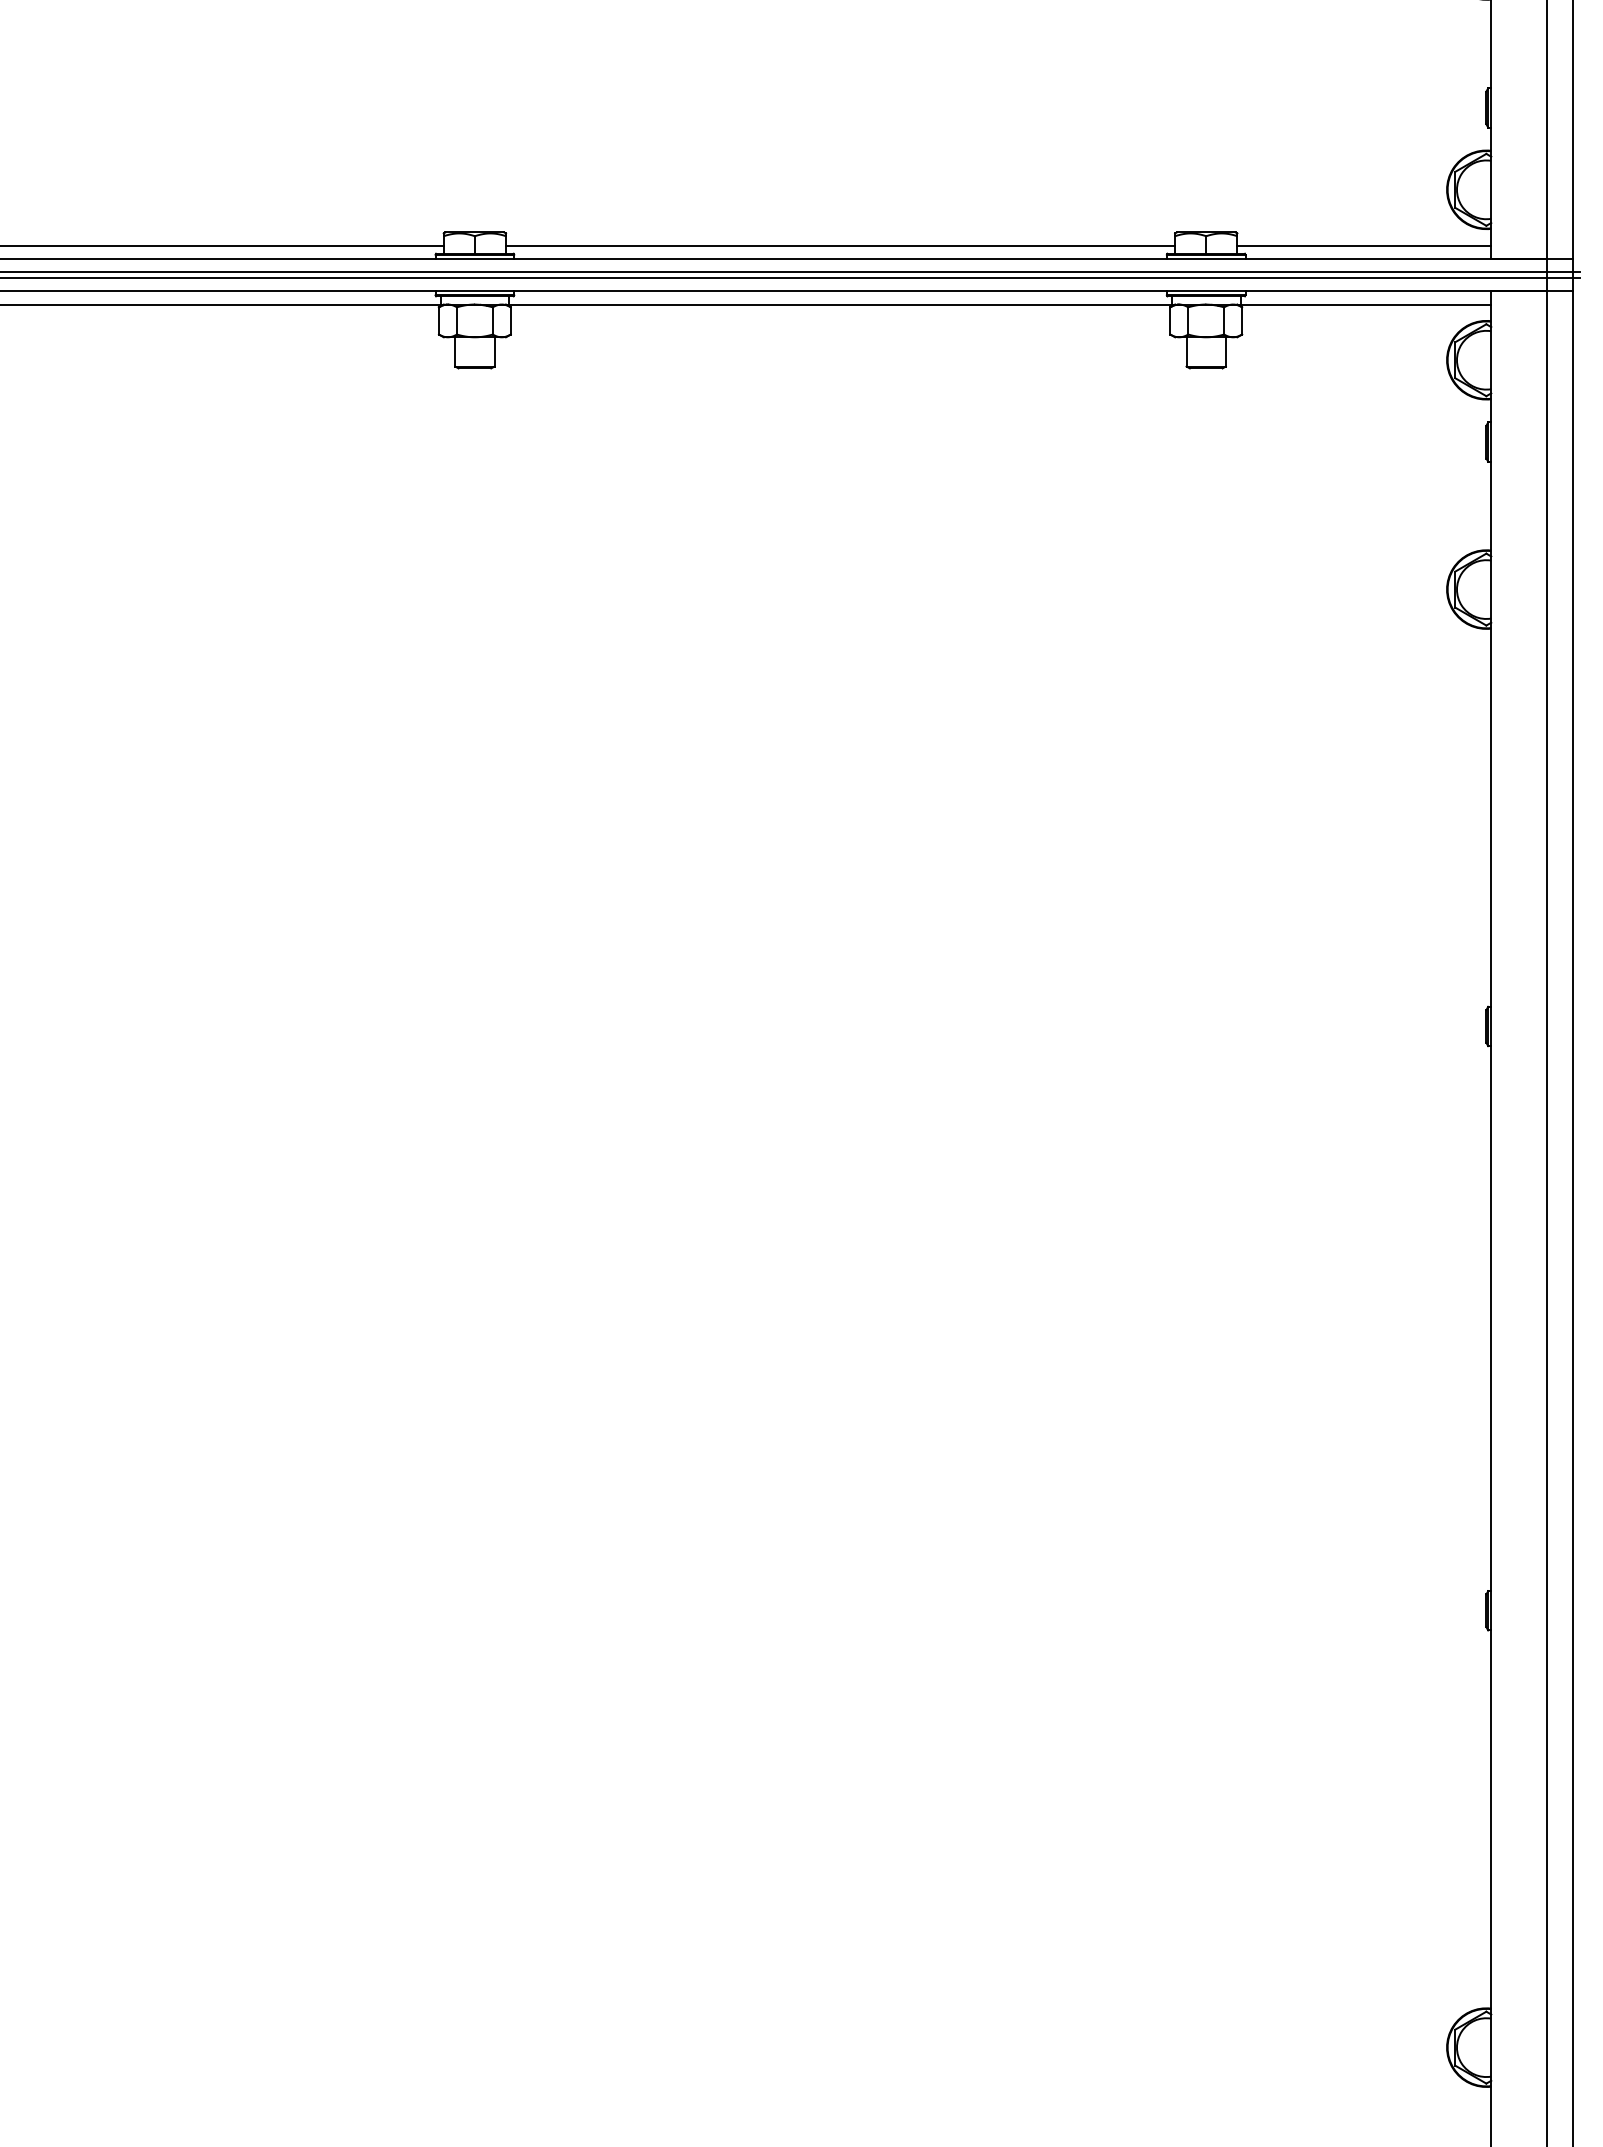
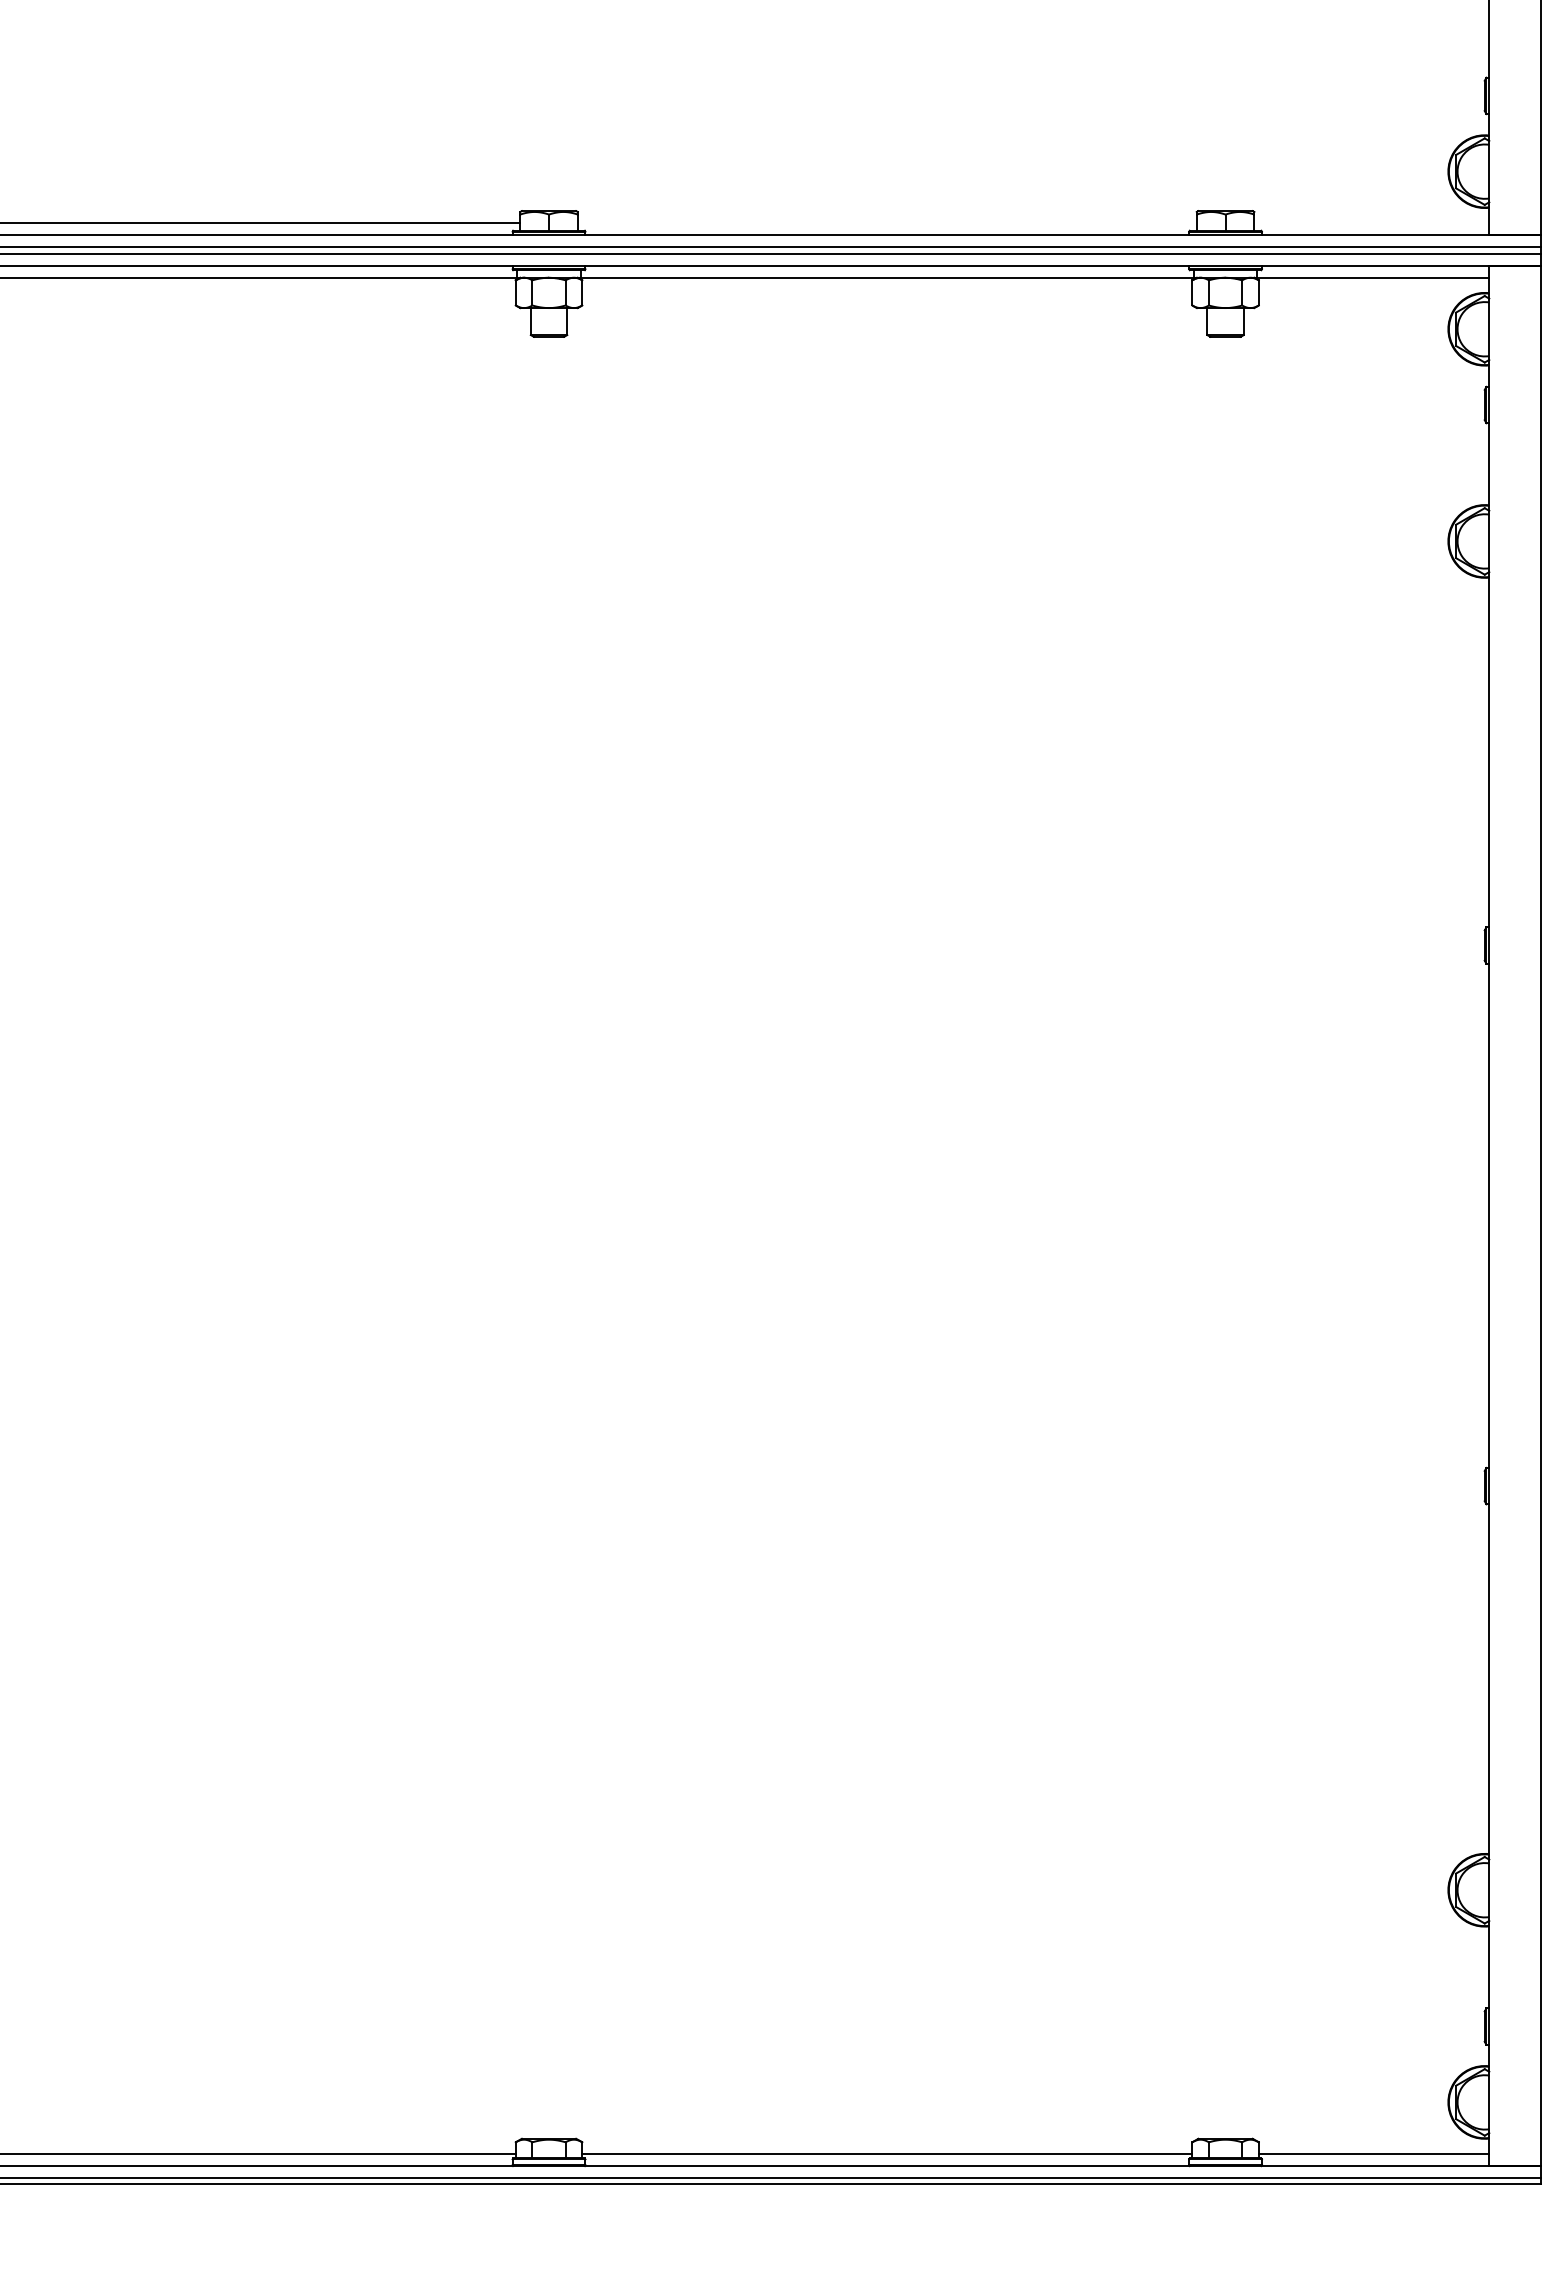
line: (839, 245) -> (886, 223), removed
line: (1363, 245) -> (1371, 223), removed

